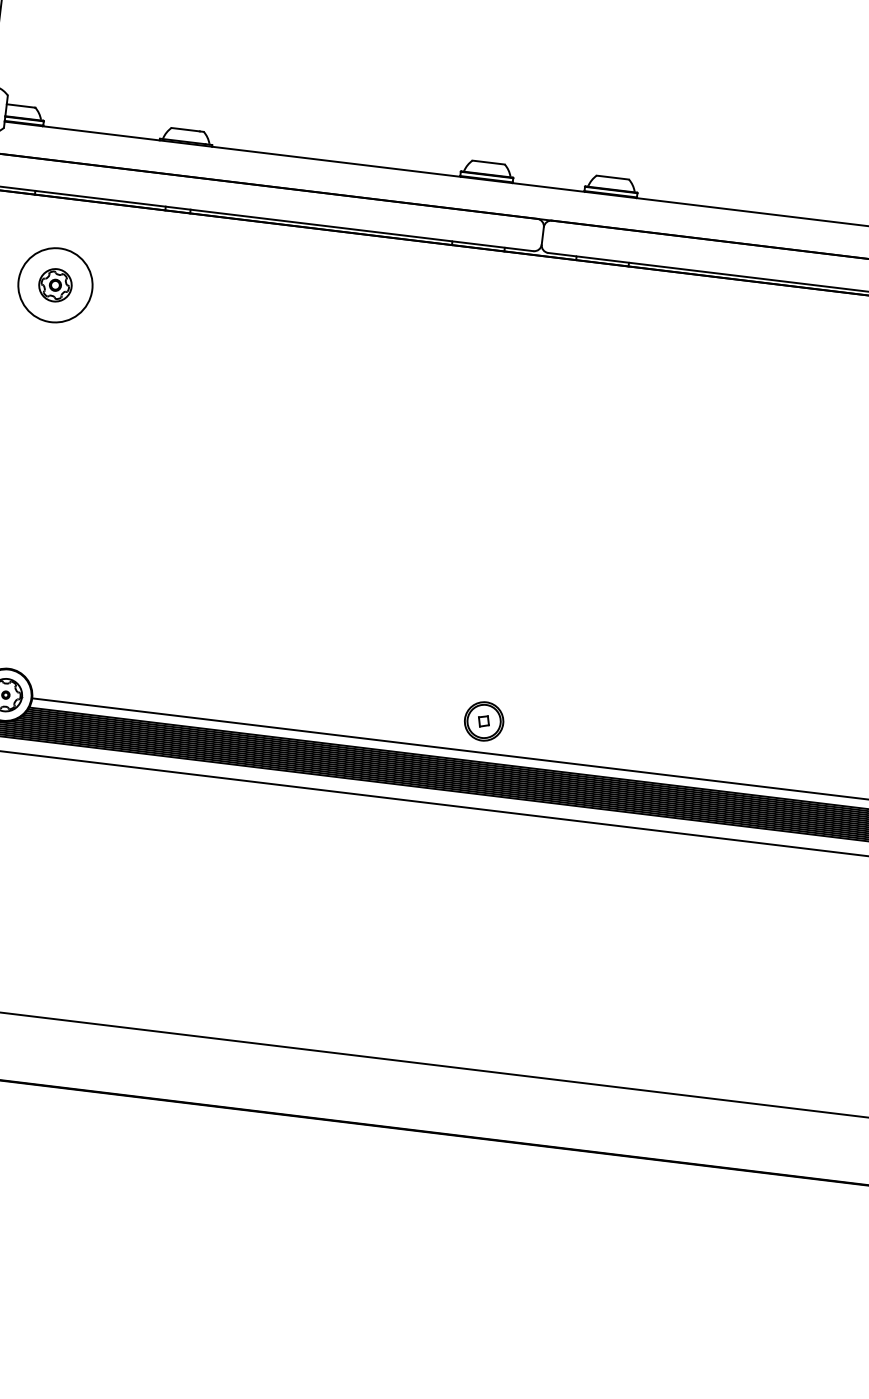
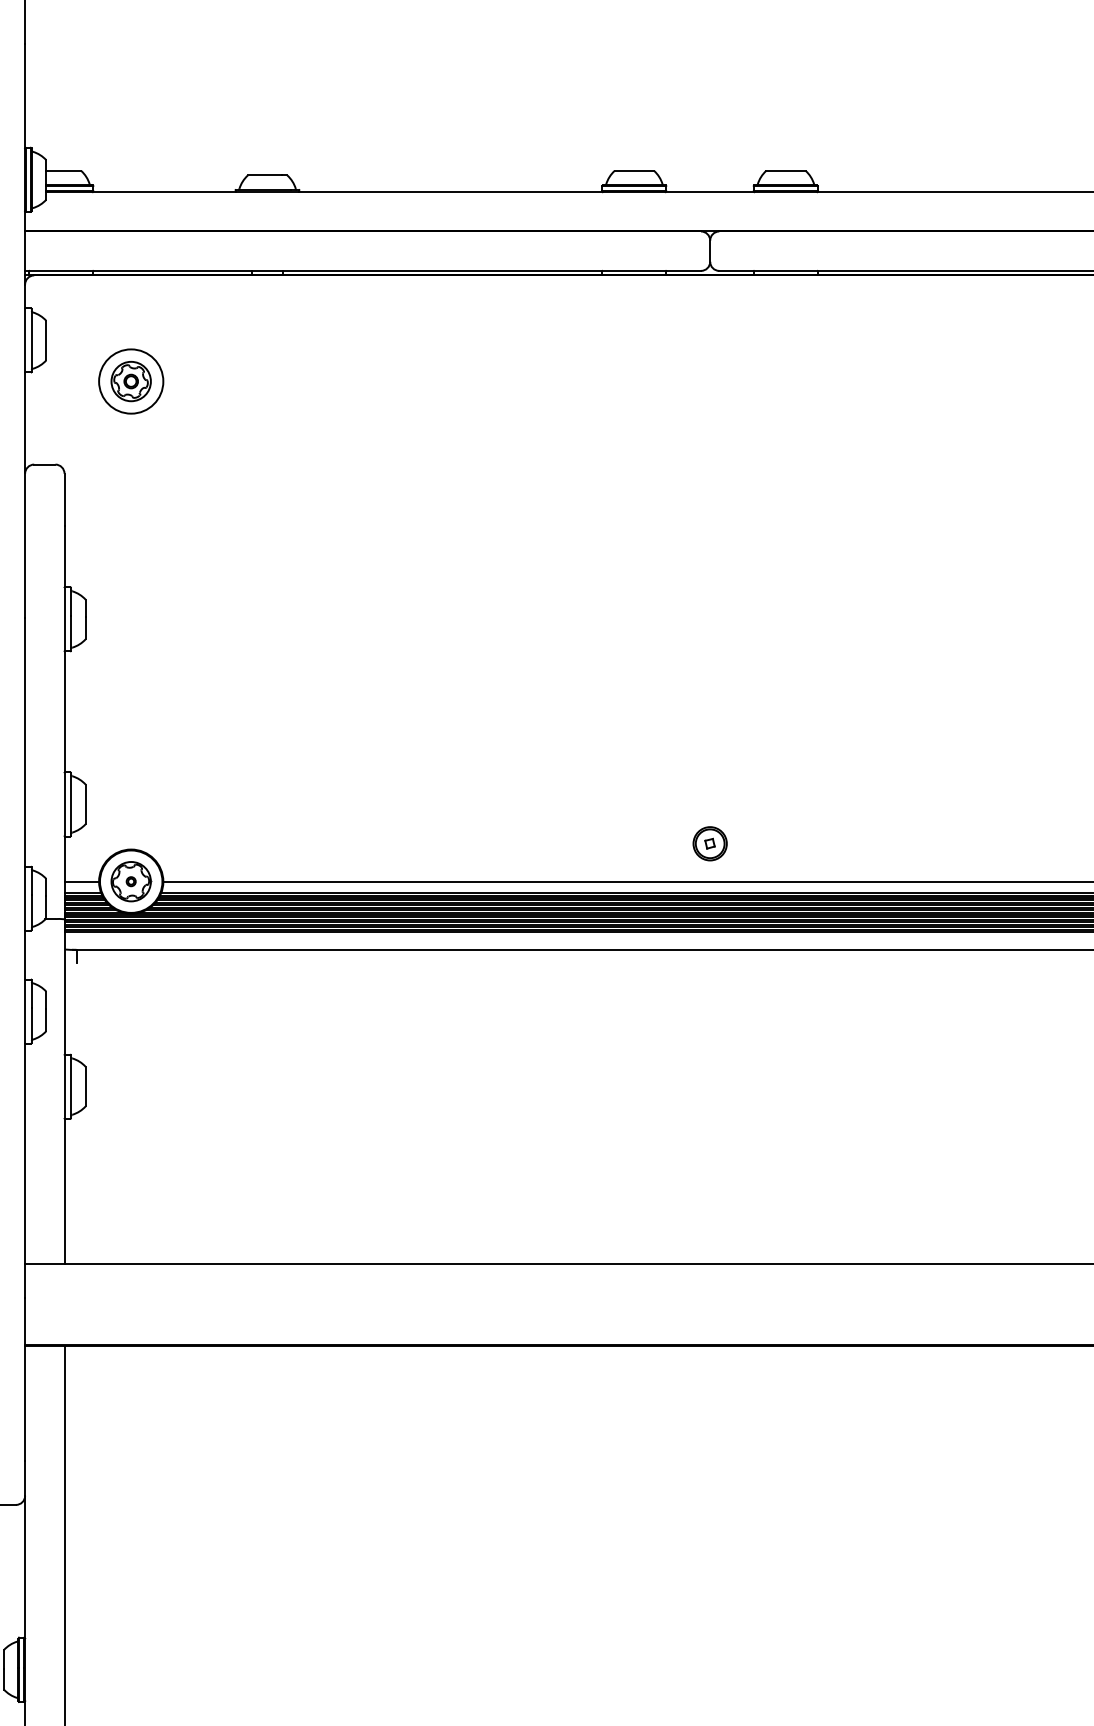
circle: (55, 285) -> (131, 381), size x0.71
part: (483, 721) -> (709, 843), size x0.71

